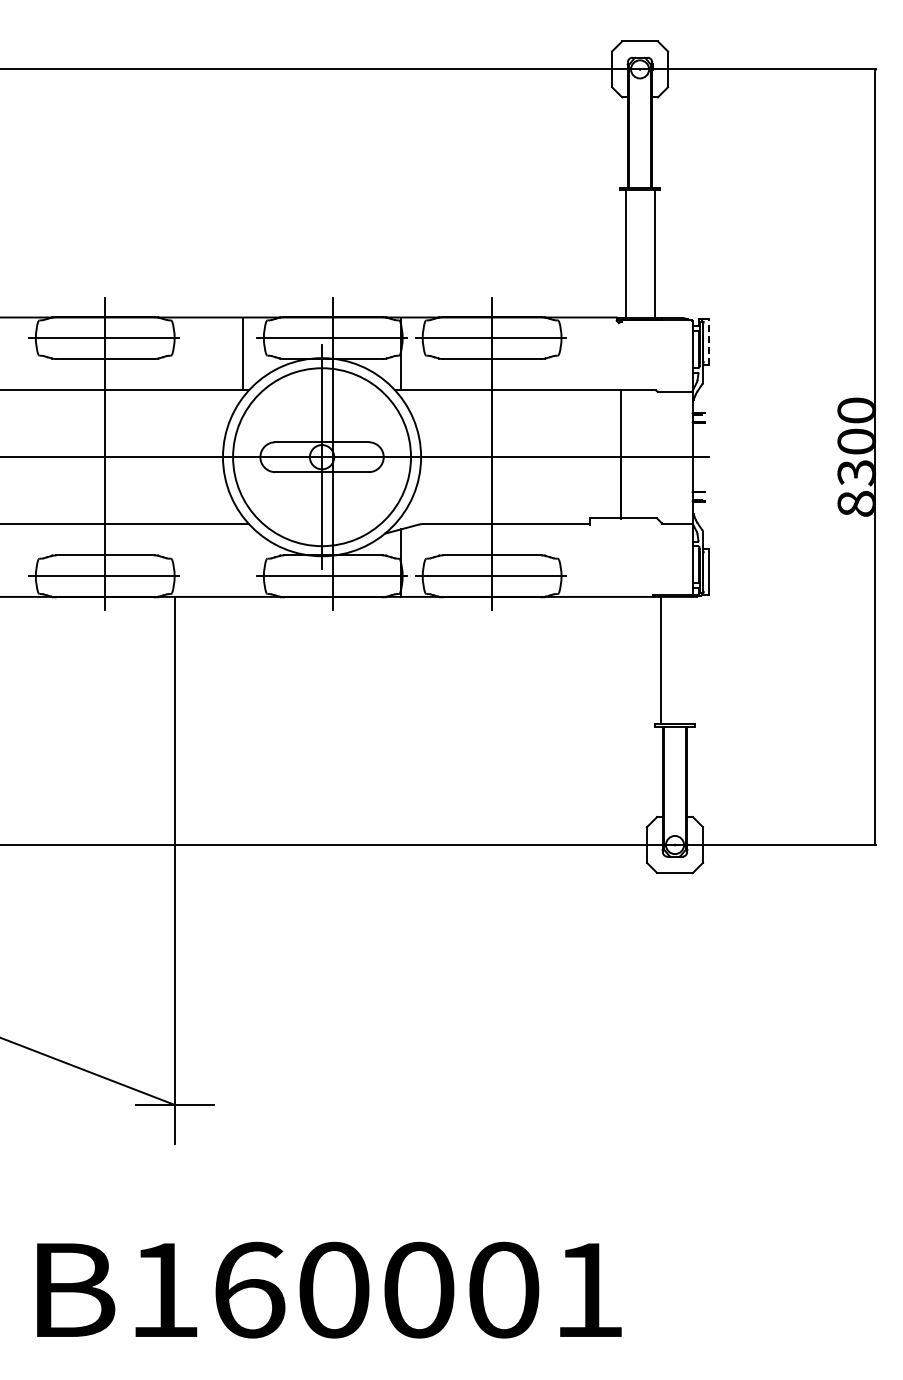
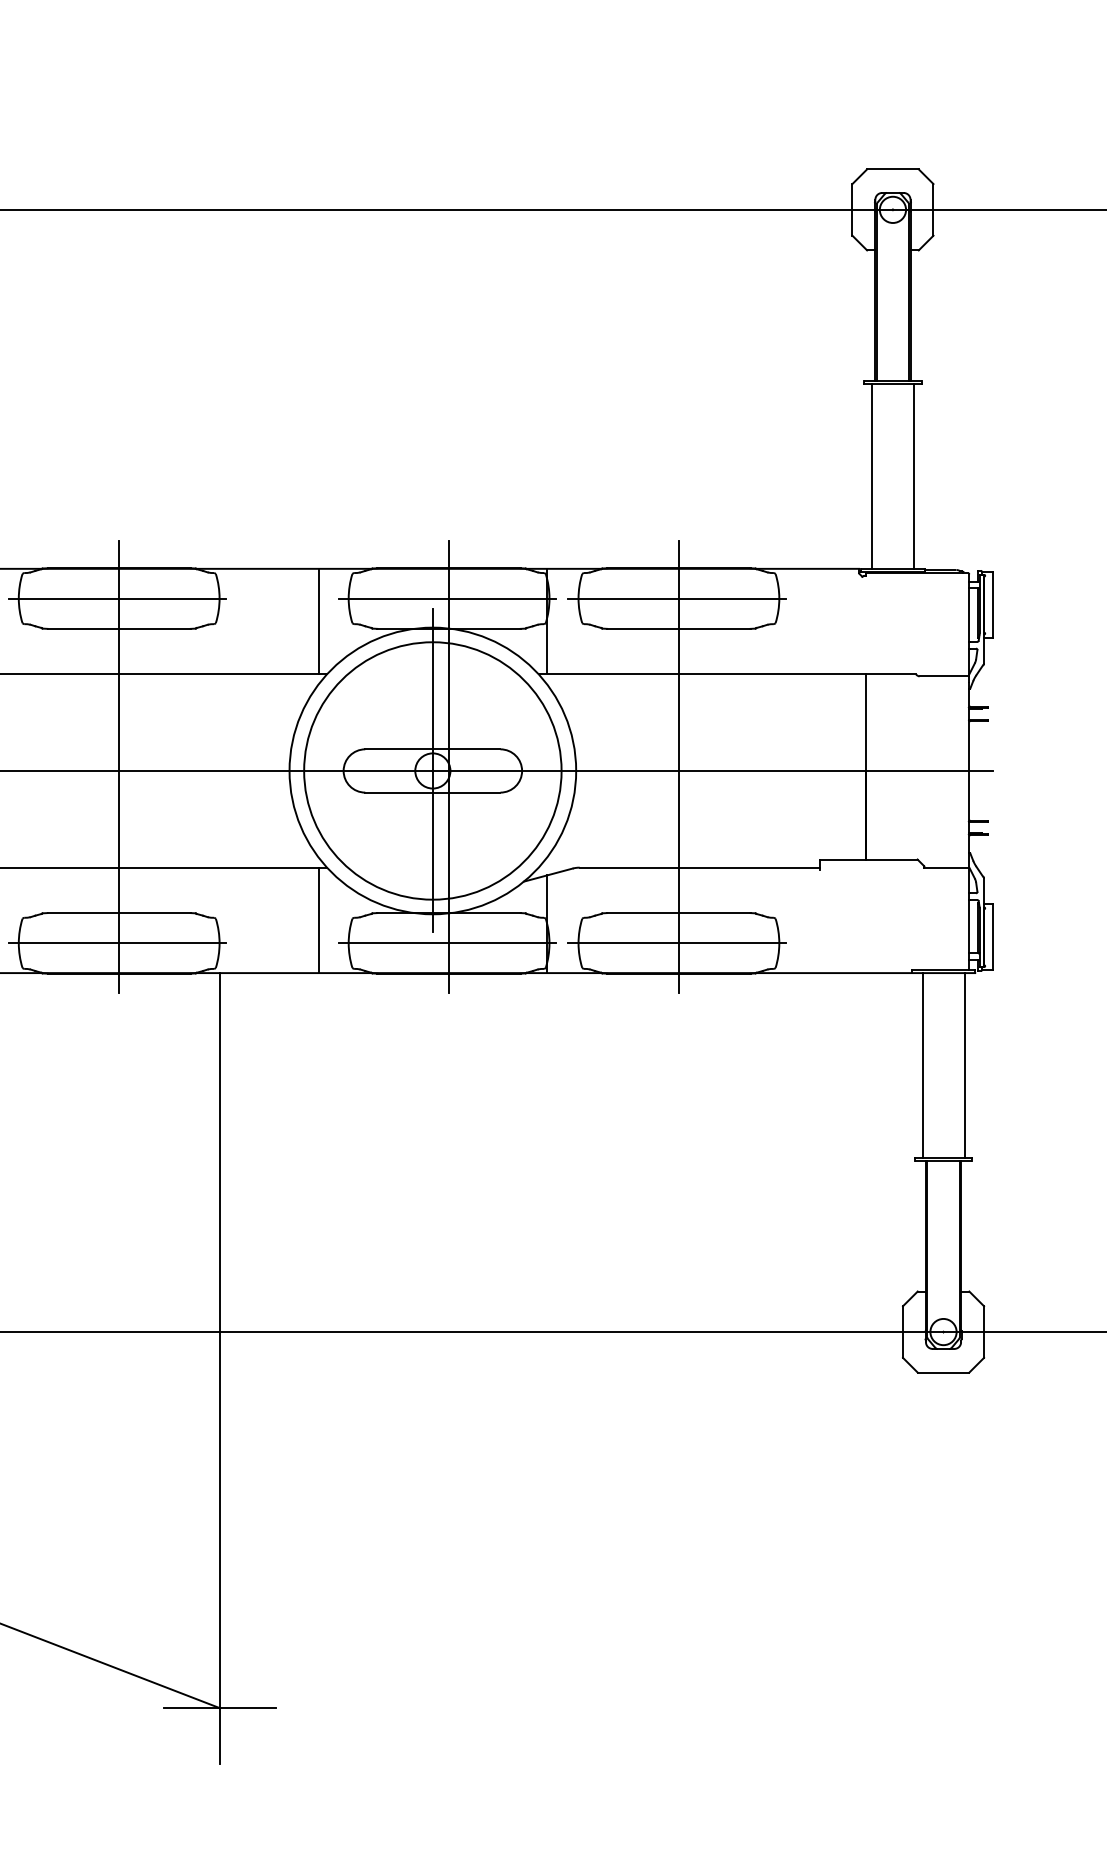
line: (709, 342) -> (993, 605), dashed -> solid
line: (243, 560) -> (319, 920), added
line: (689, 660) -> (964, 1065), added

